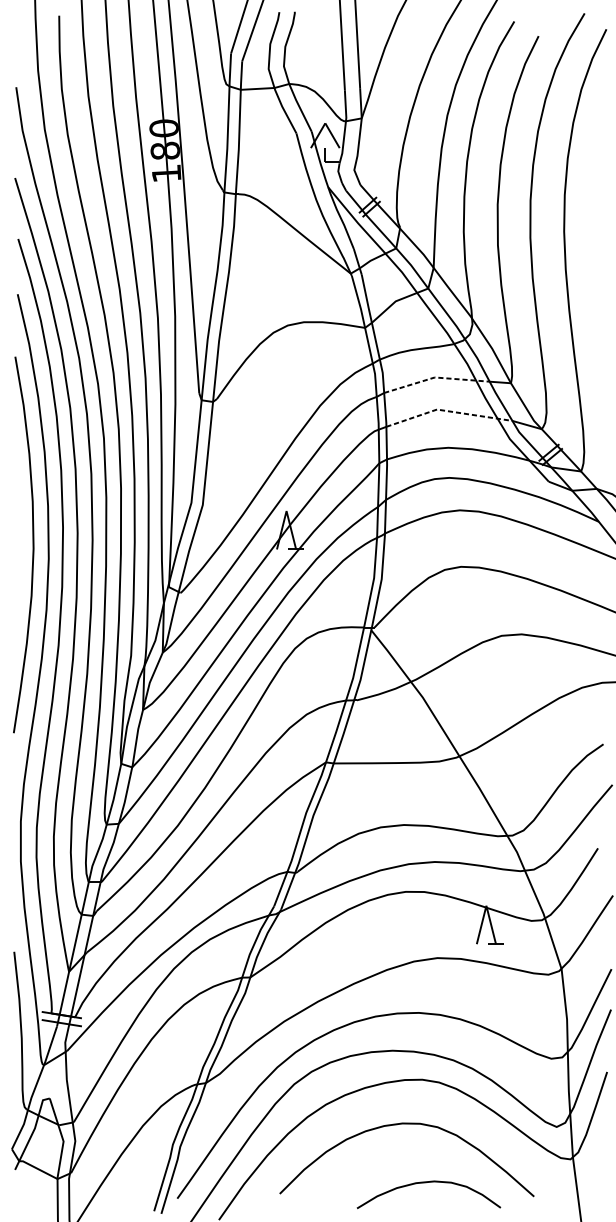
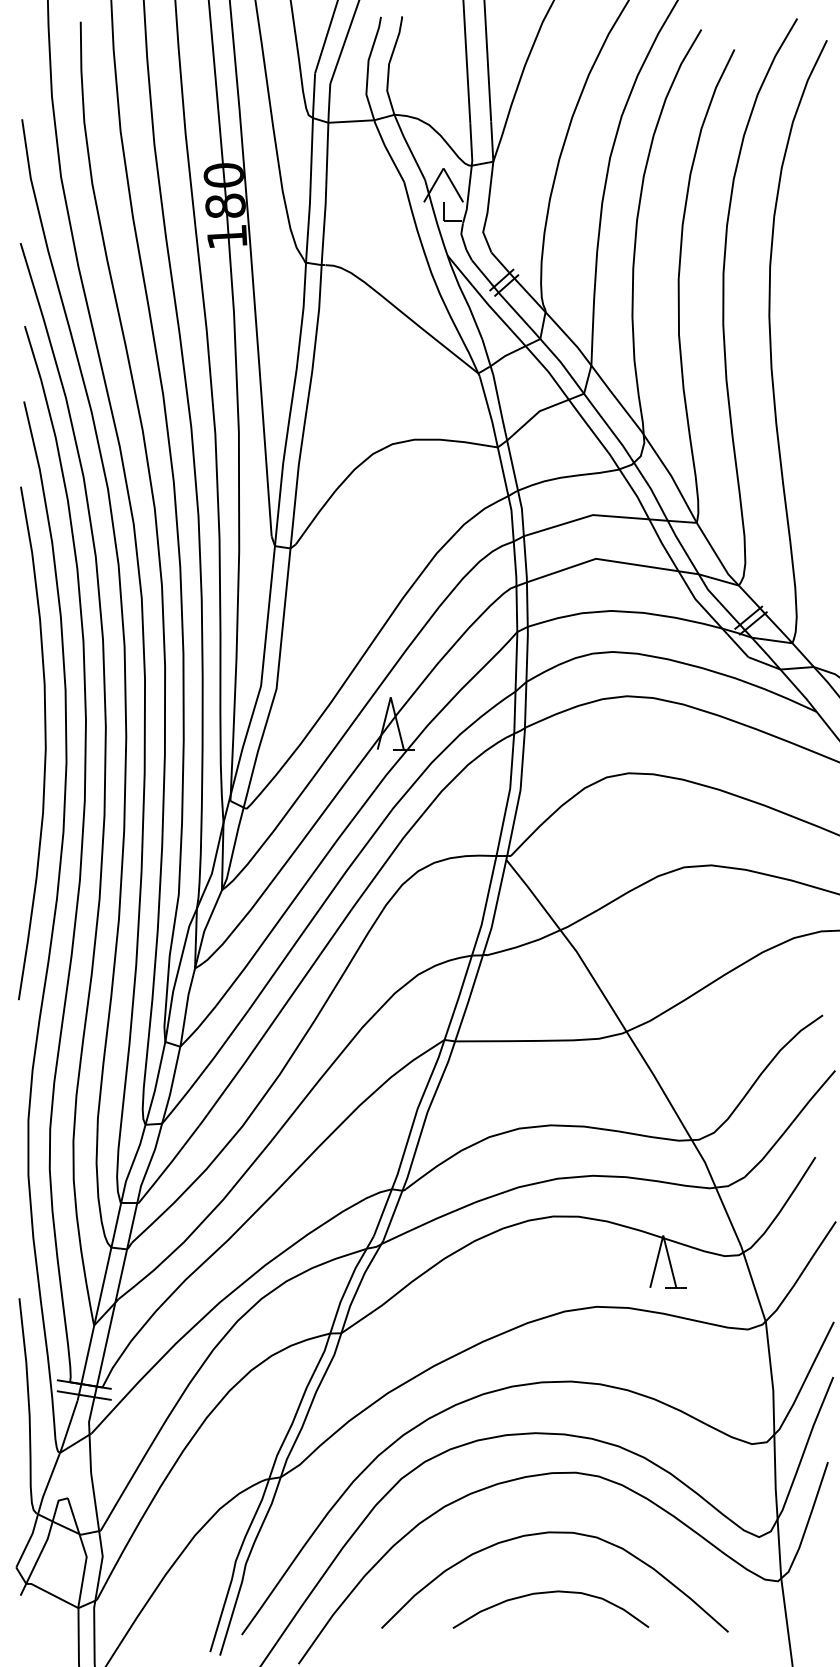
line: (435, 377) -> (594, 515), dashed -> solid
line: (448, 411) -> (611, 561), dashed -> solid
curve: (427, 1182) -> (549, 1593), moved

